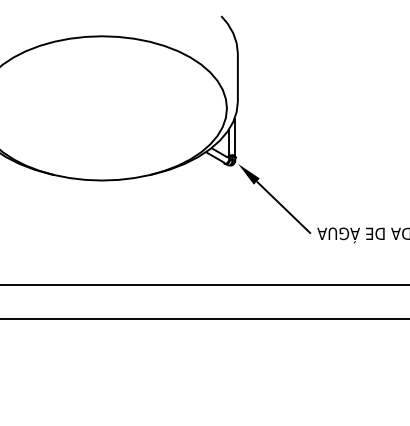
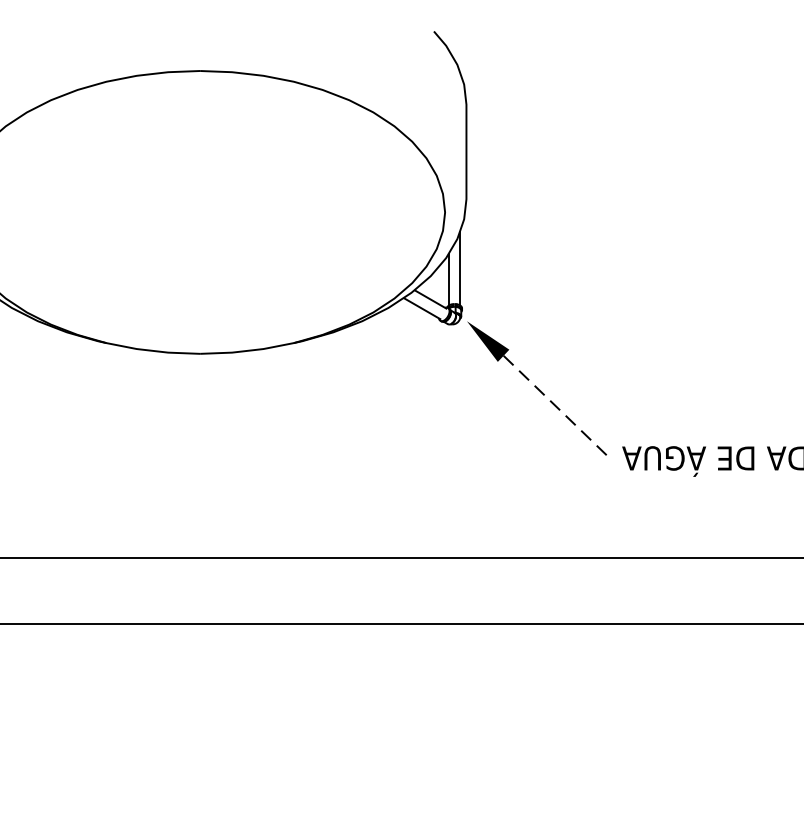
line: (283, 207) -> (555, 406), solid -> dashed

